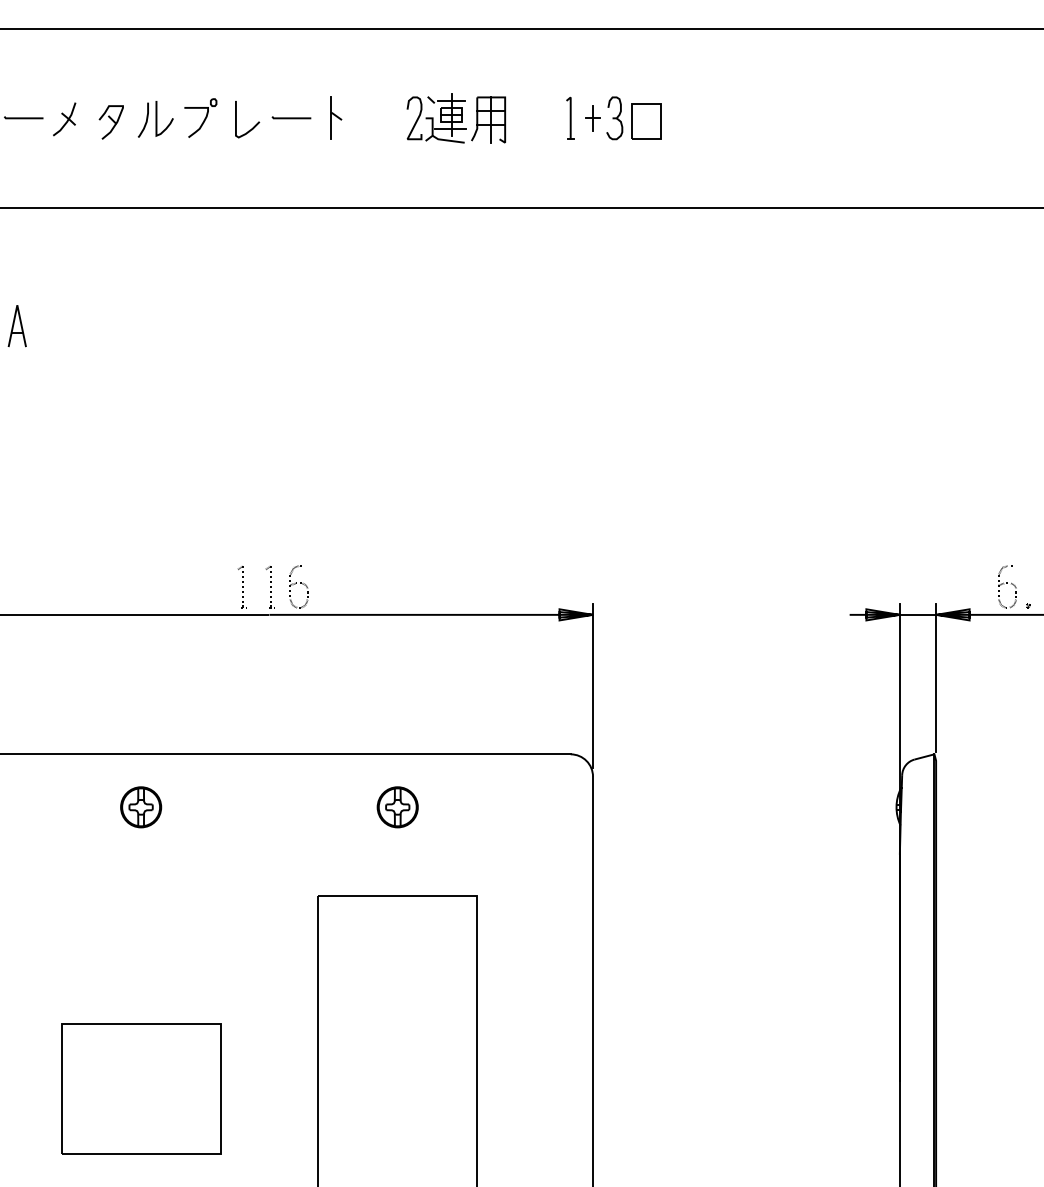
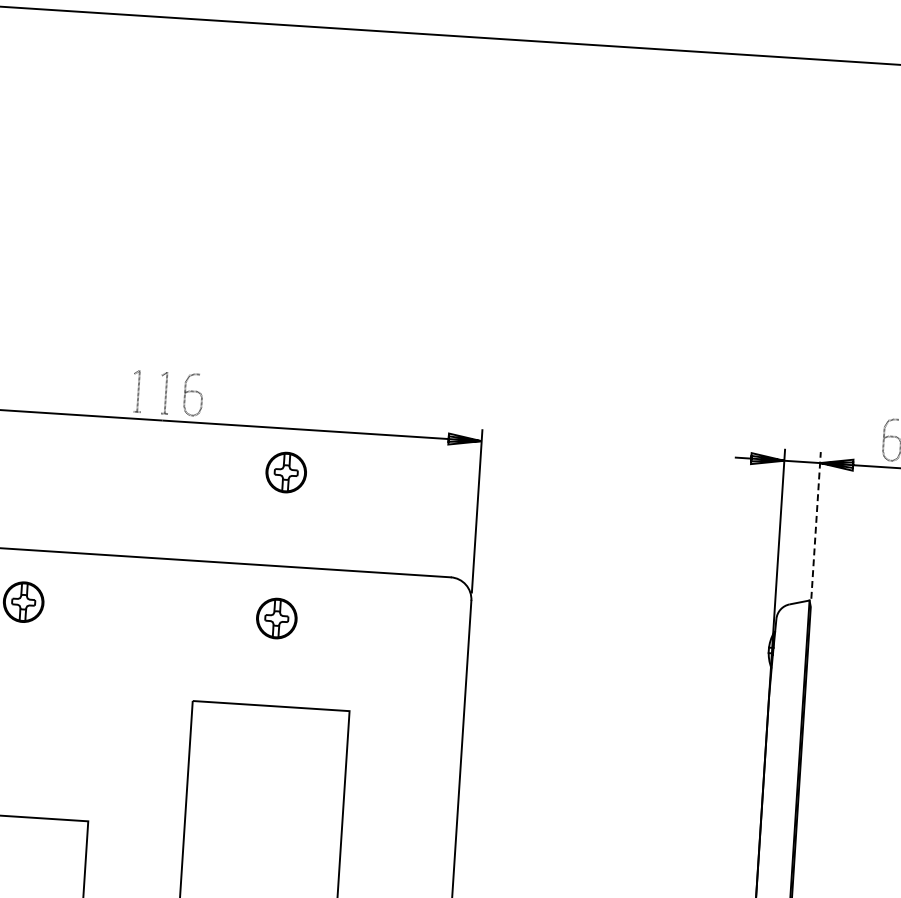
part: (397, 659) -> (285, 472), added
line: (936, 677) -> (816, 524), solid -> dashed

